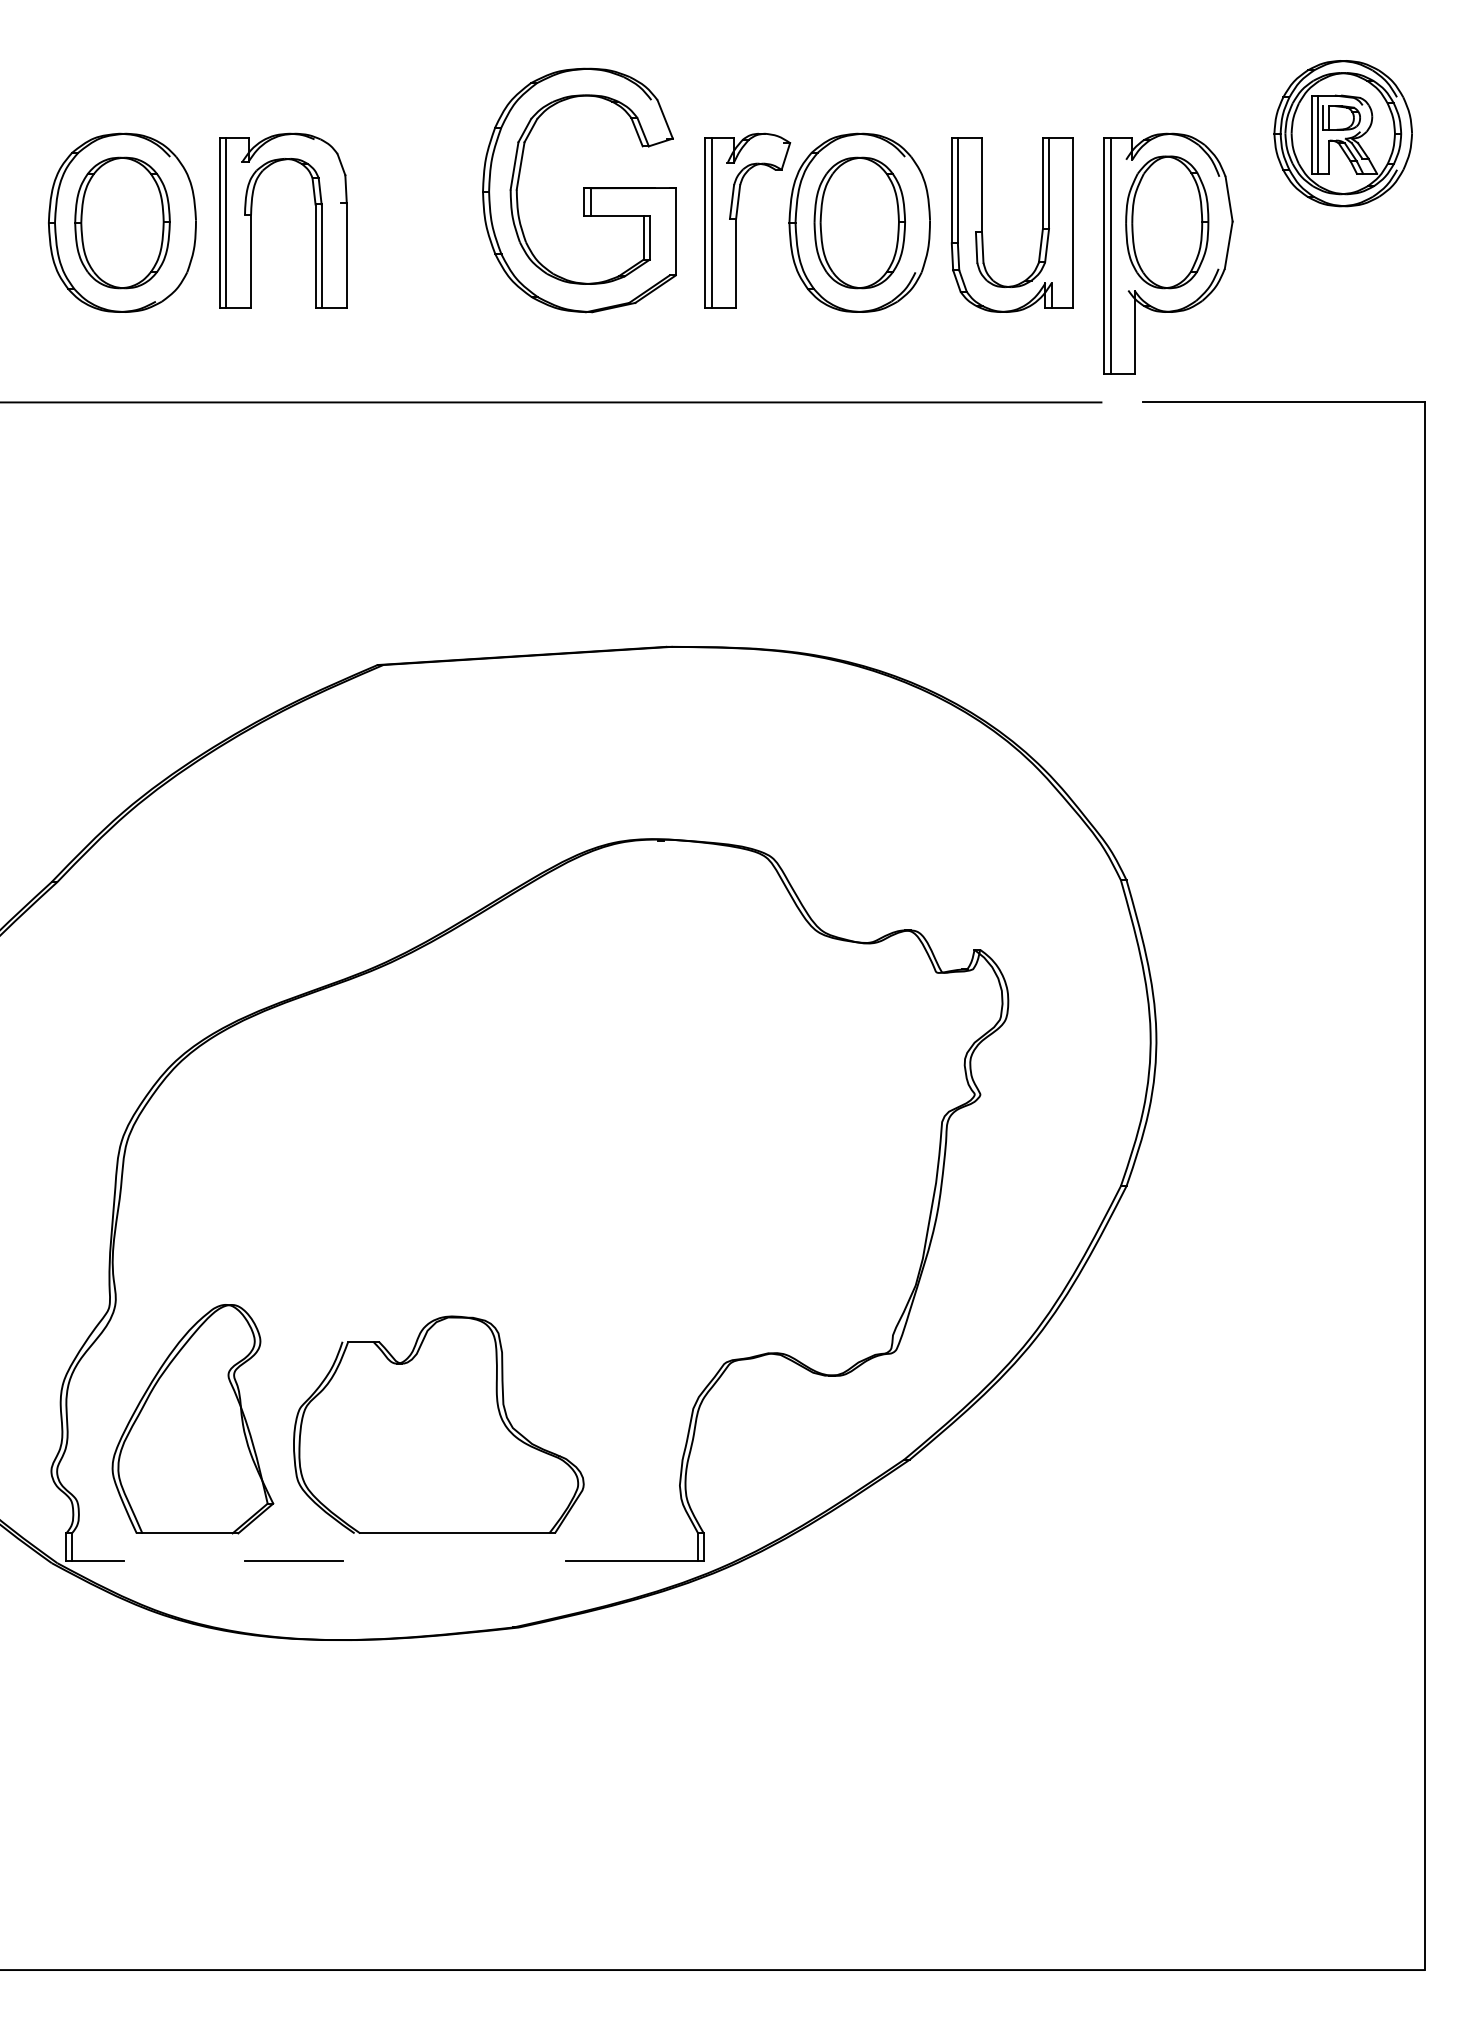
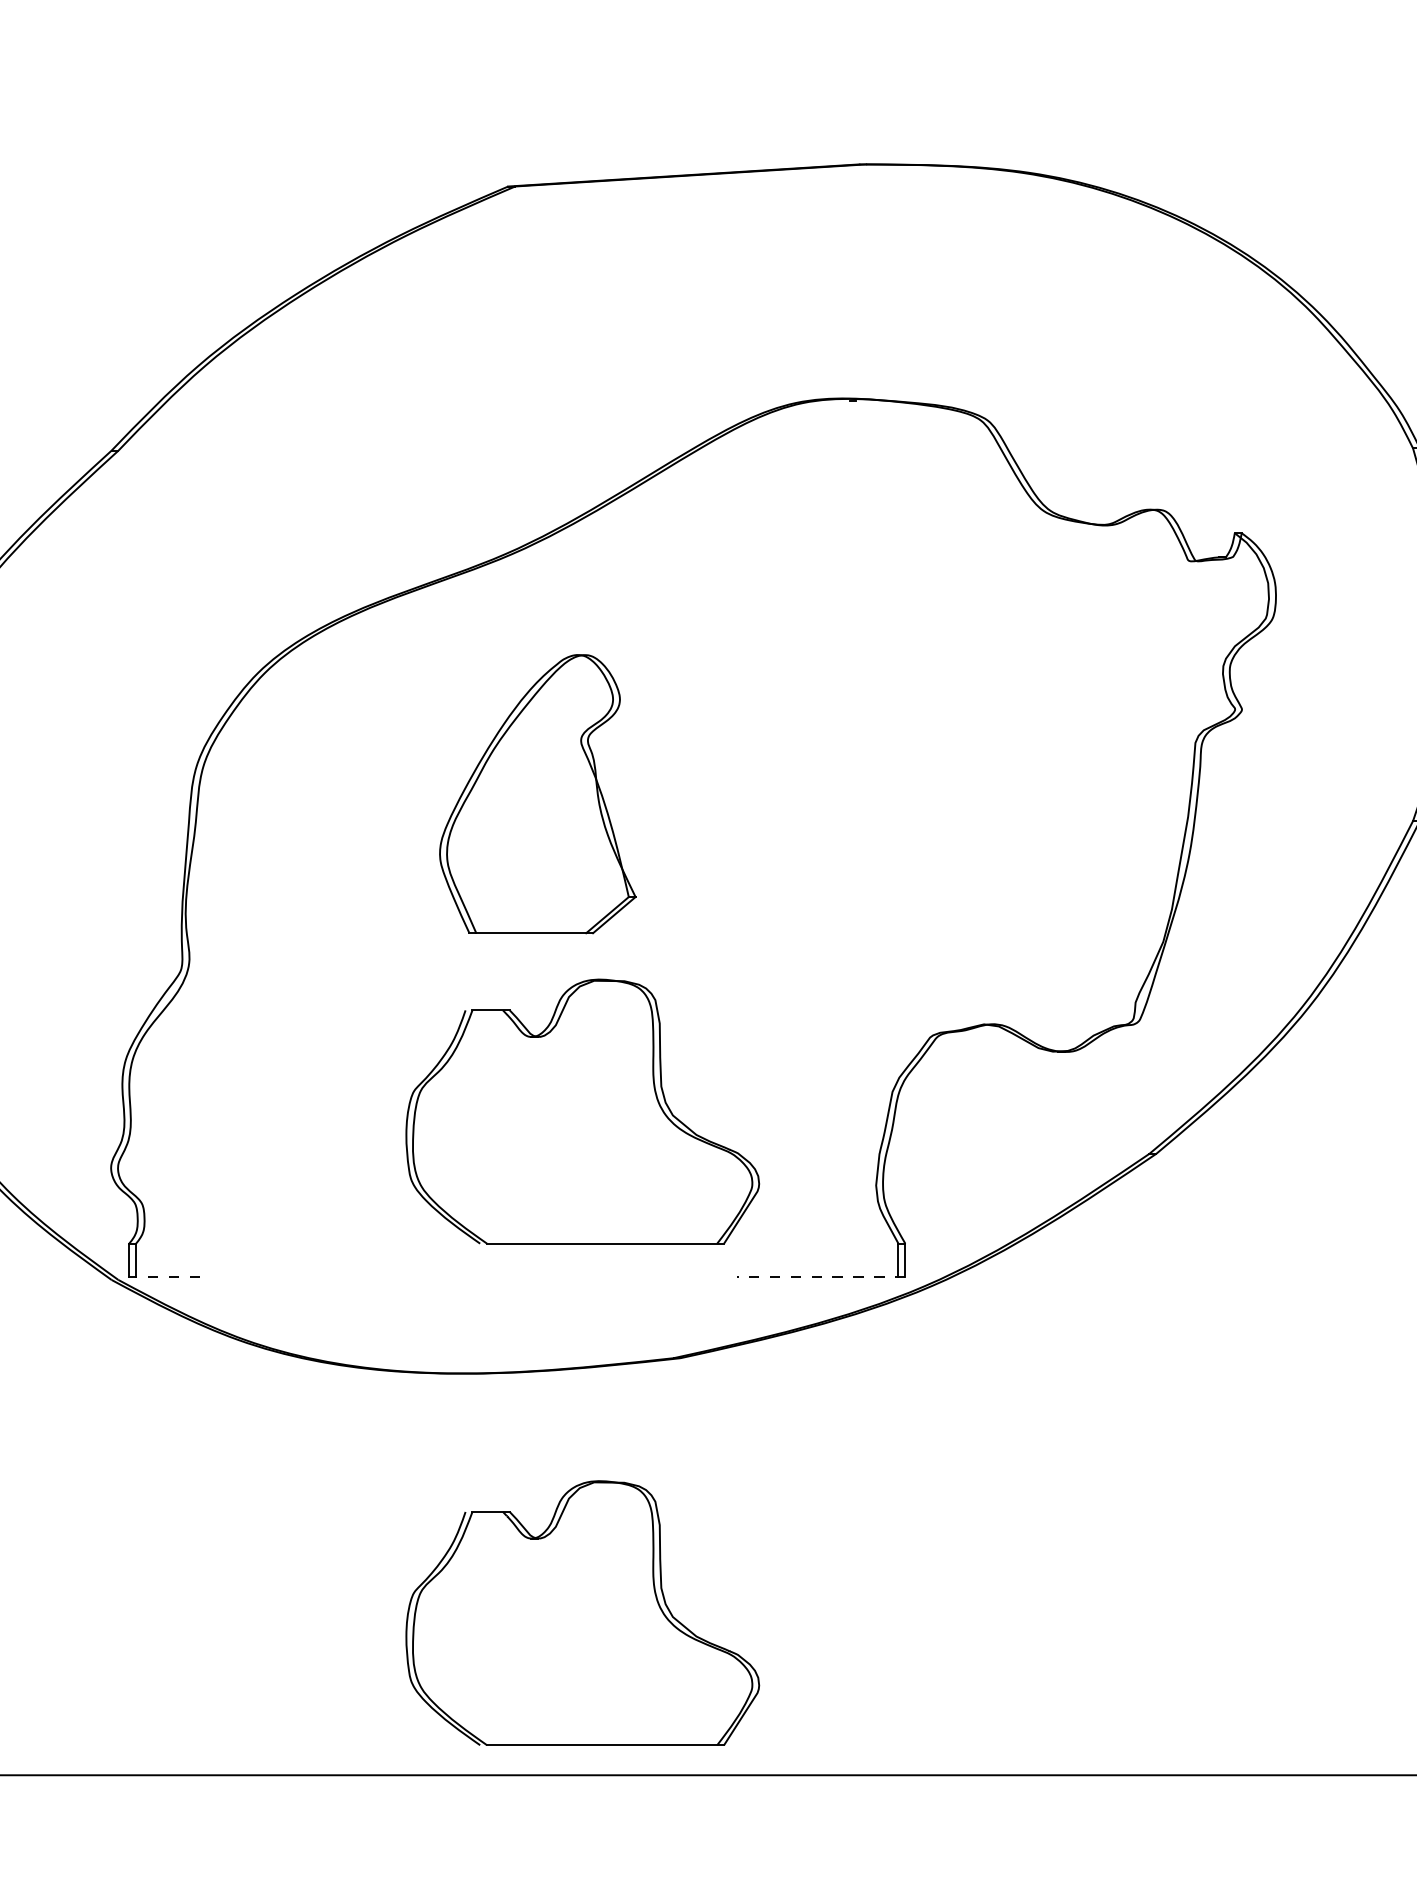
part: (192, 1419) -> (537, 794), moved
line: (97, 1560) -> (167, 1276), solid -> dashed
line: (293, 1560) -> (405, 1276), removed
line: (634, 1560) -> (820, 1276), solid -> dashed
part: (438, 1836) -> (582, 1612), added

